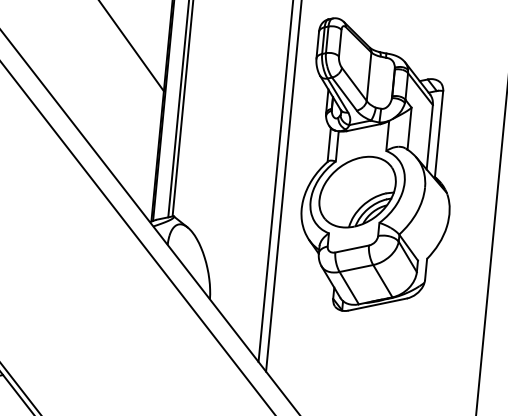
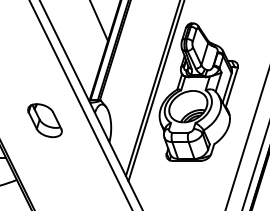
part: (66, 282) -> (44, 120), added

